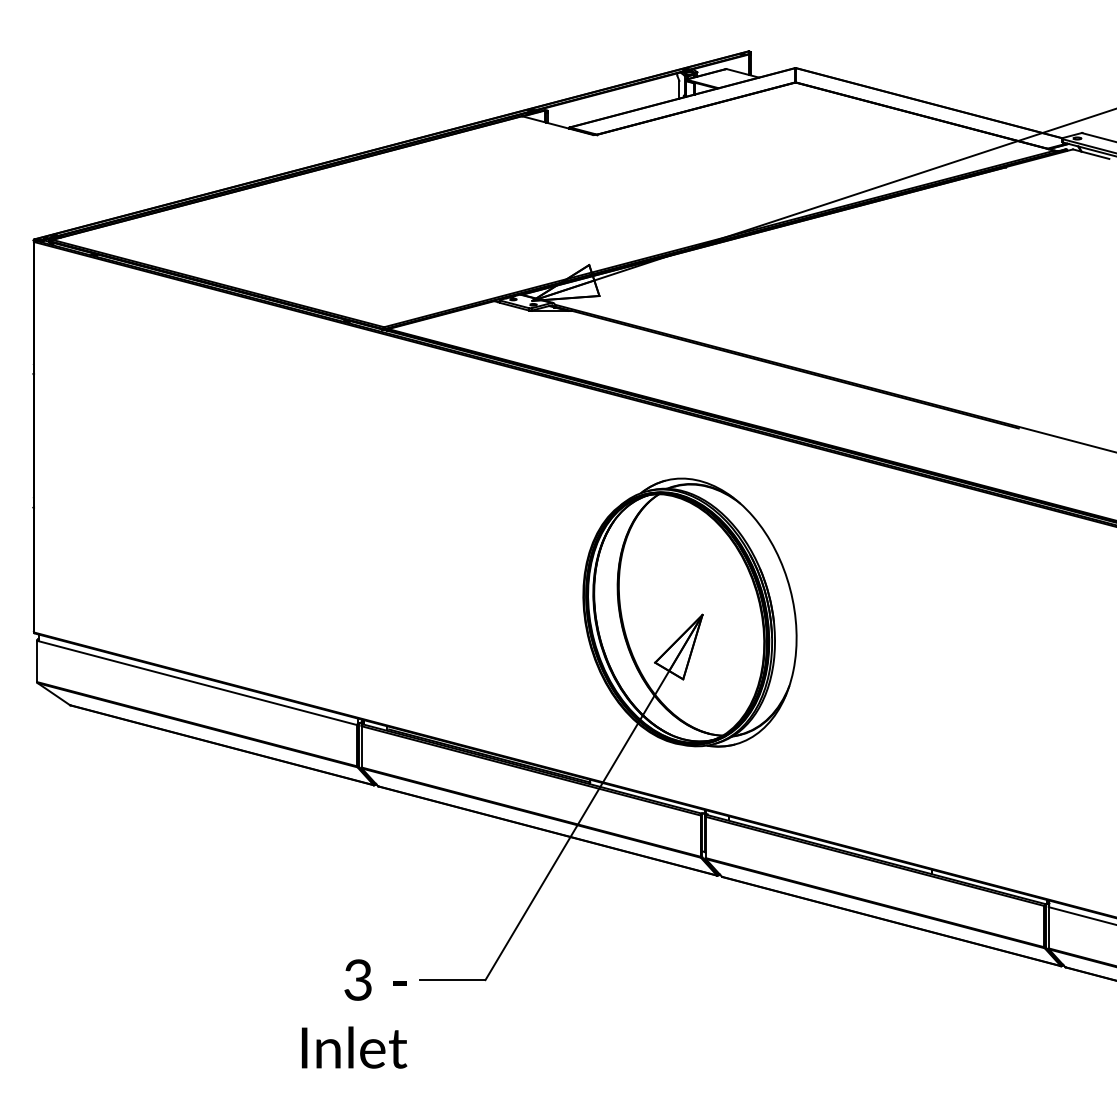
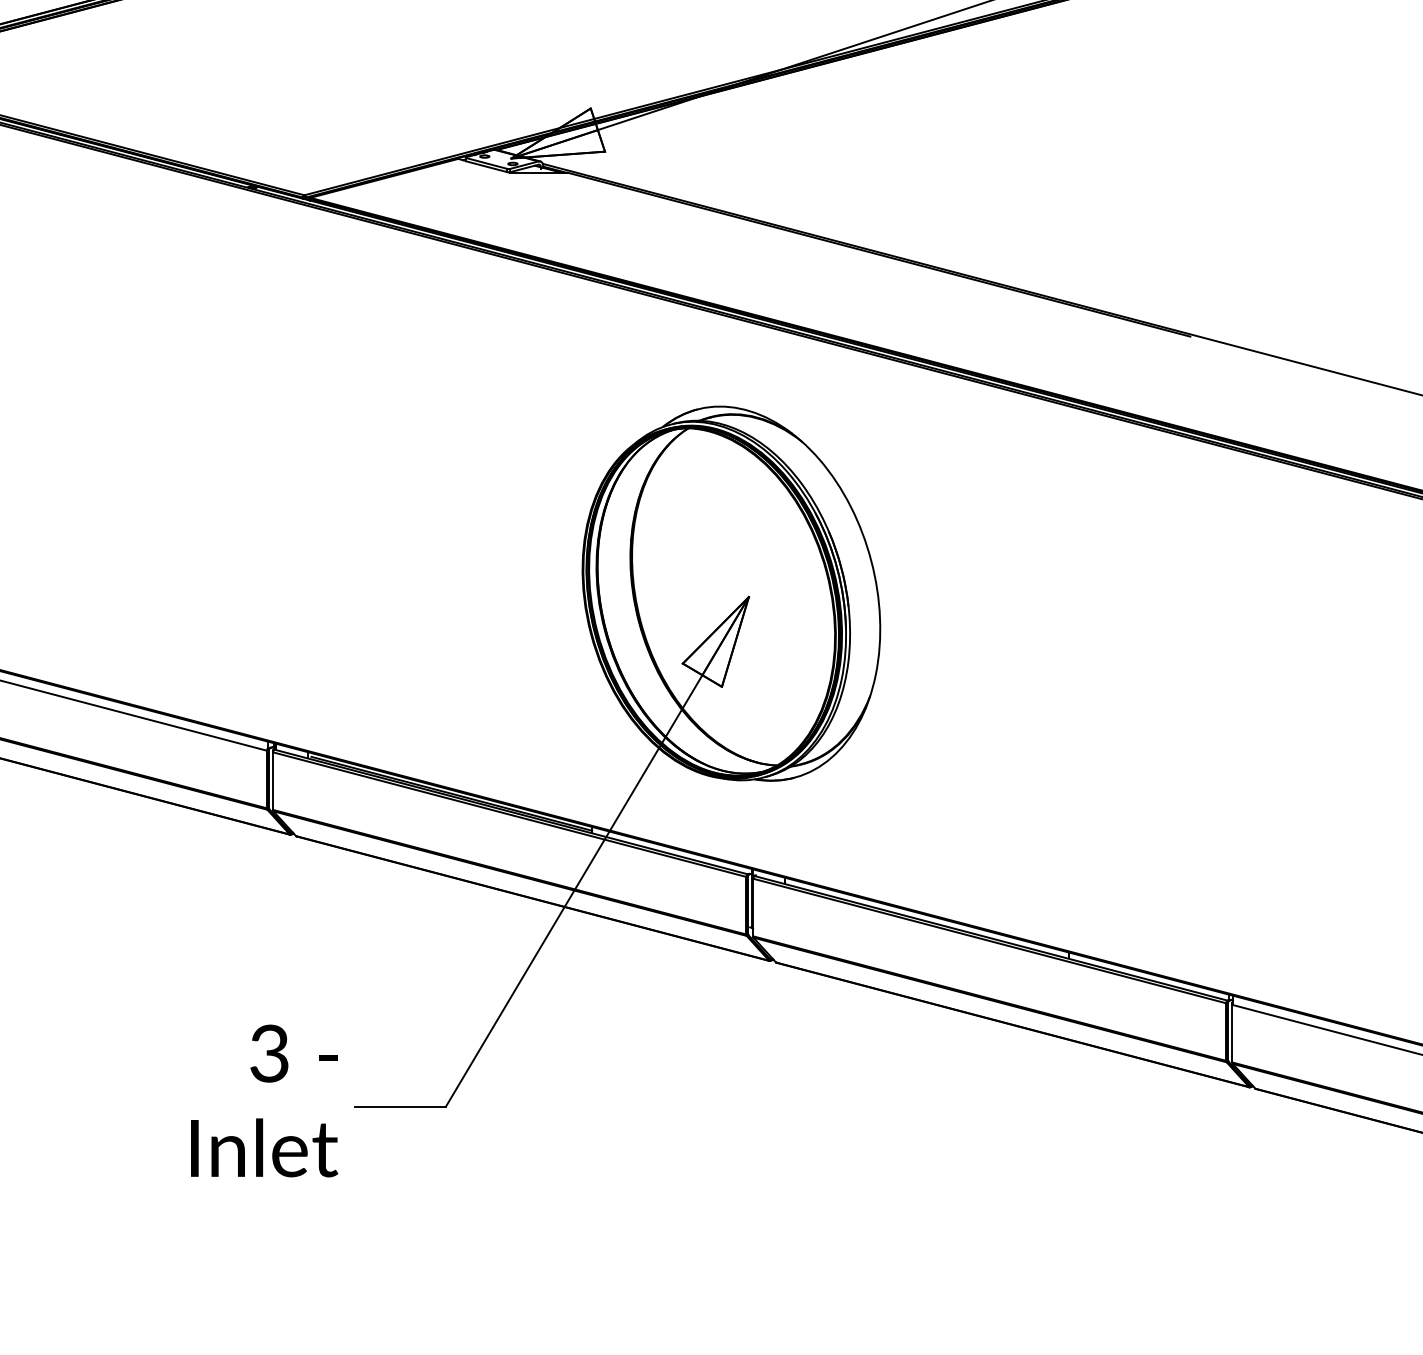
text: (354, 1013) -> (264, 1100), moved

